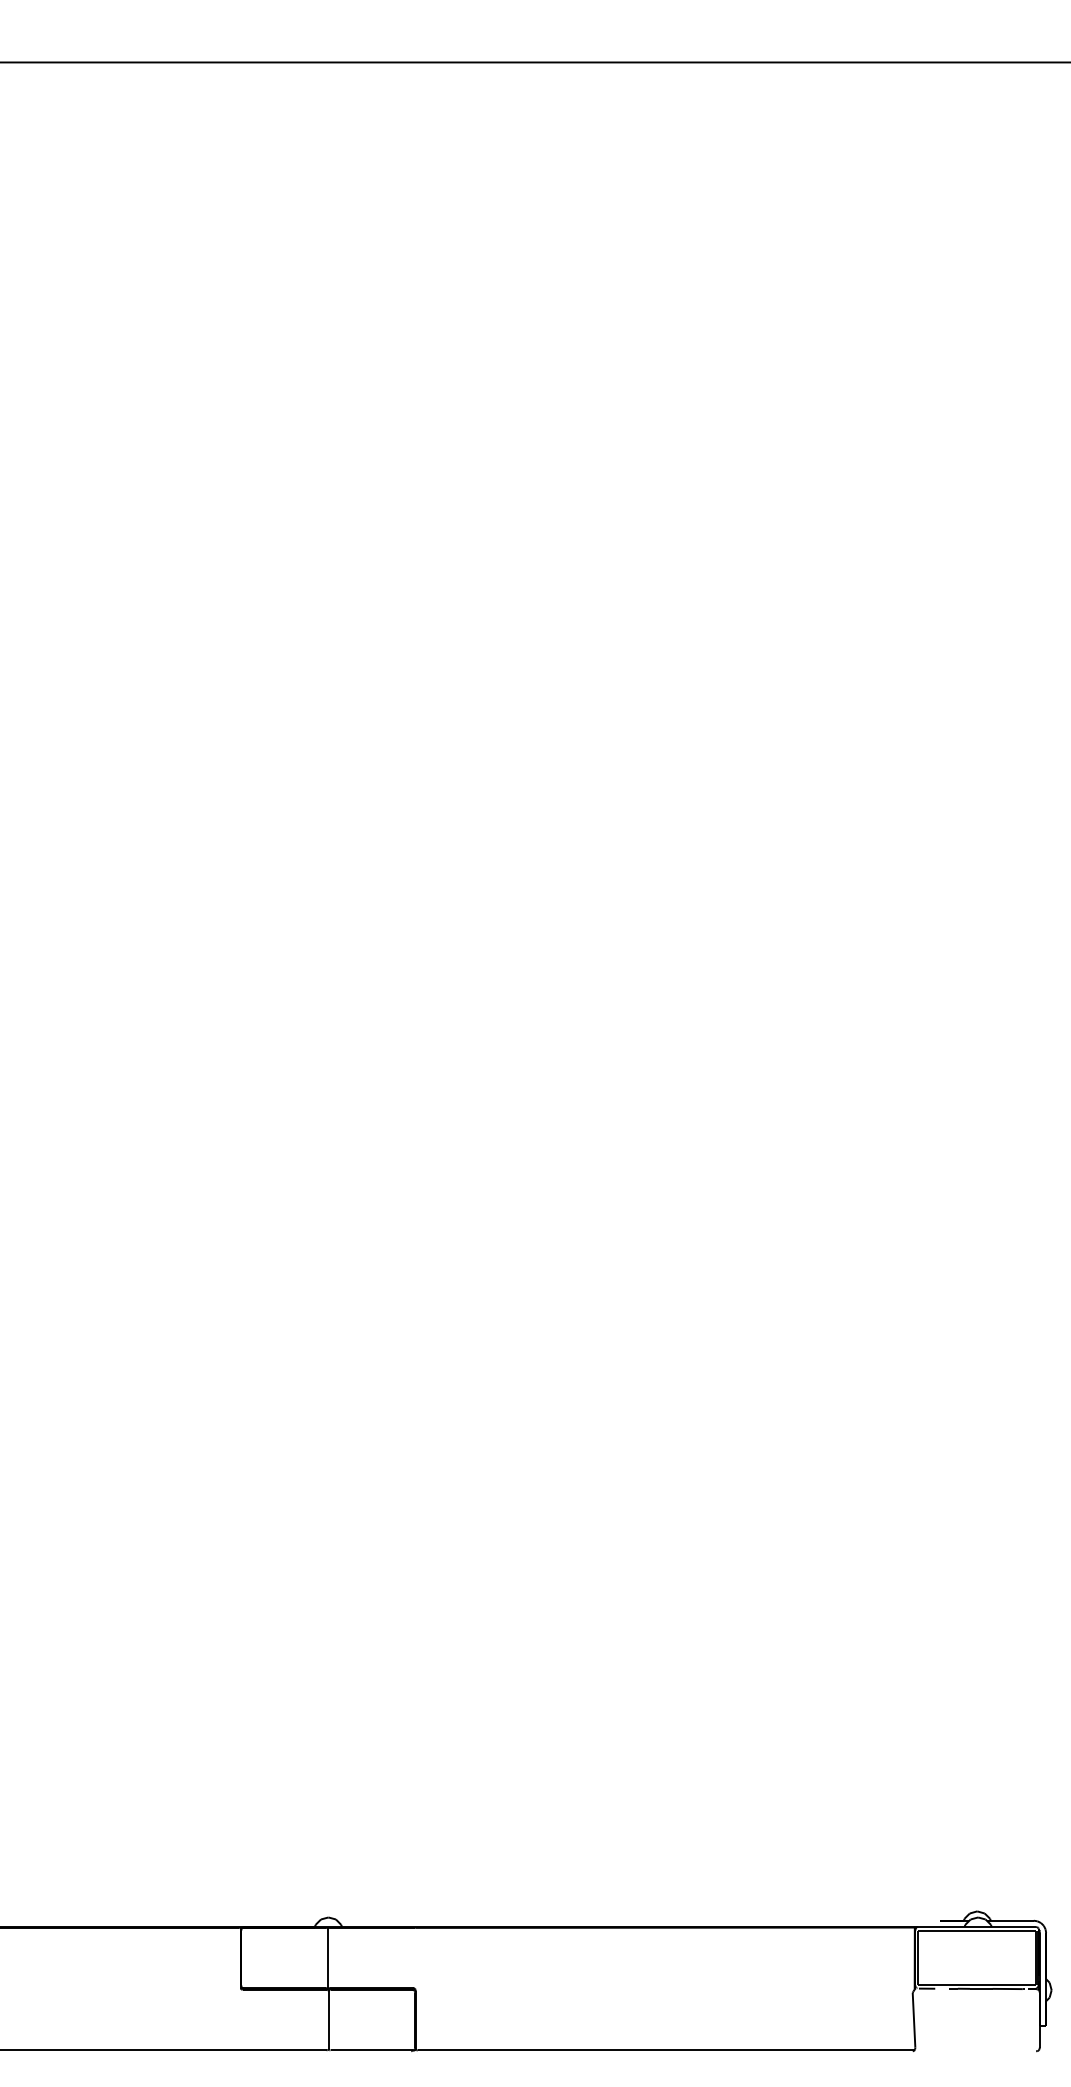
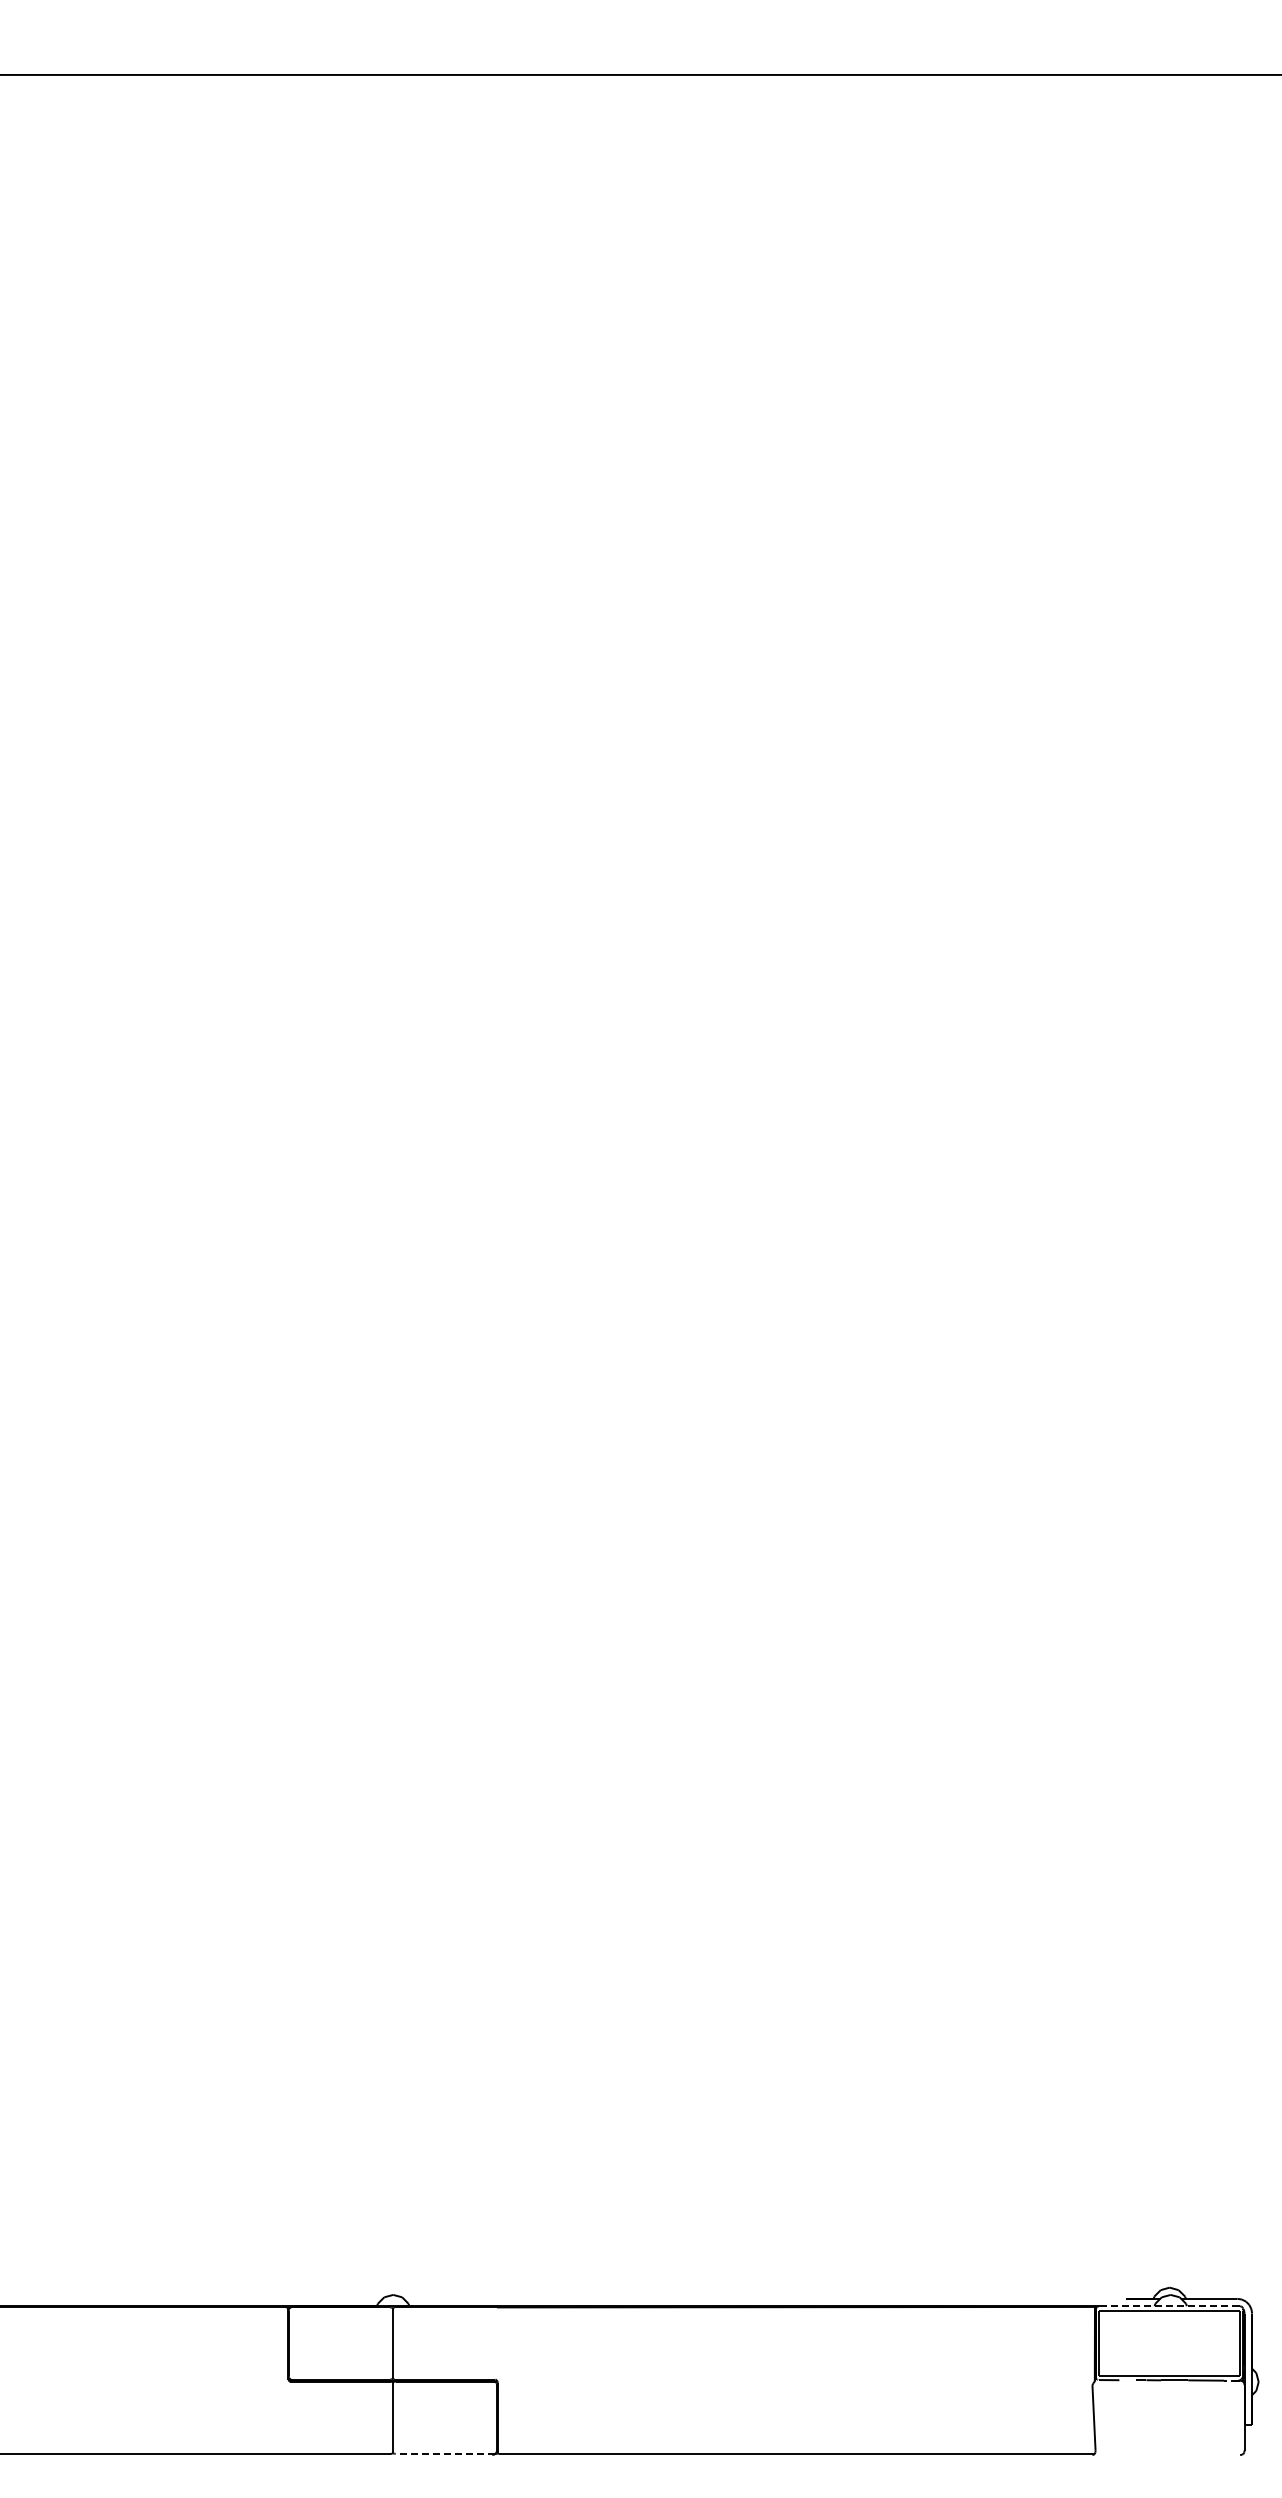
line: (977, 1927) -> (1169, 2306), solid -> dashed
line: (371, 2049) -> (444, 2453), solid -> dashed

